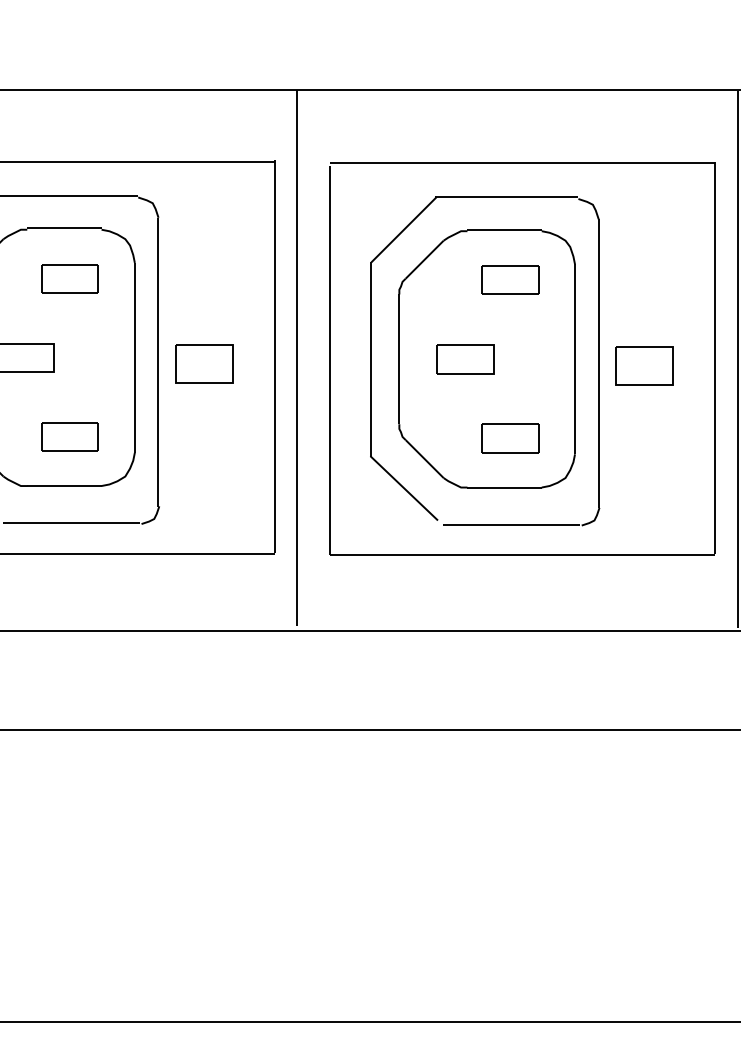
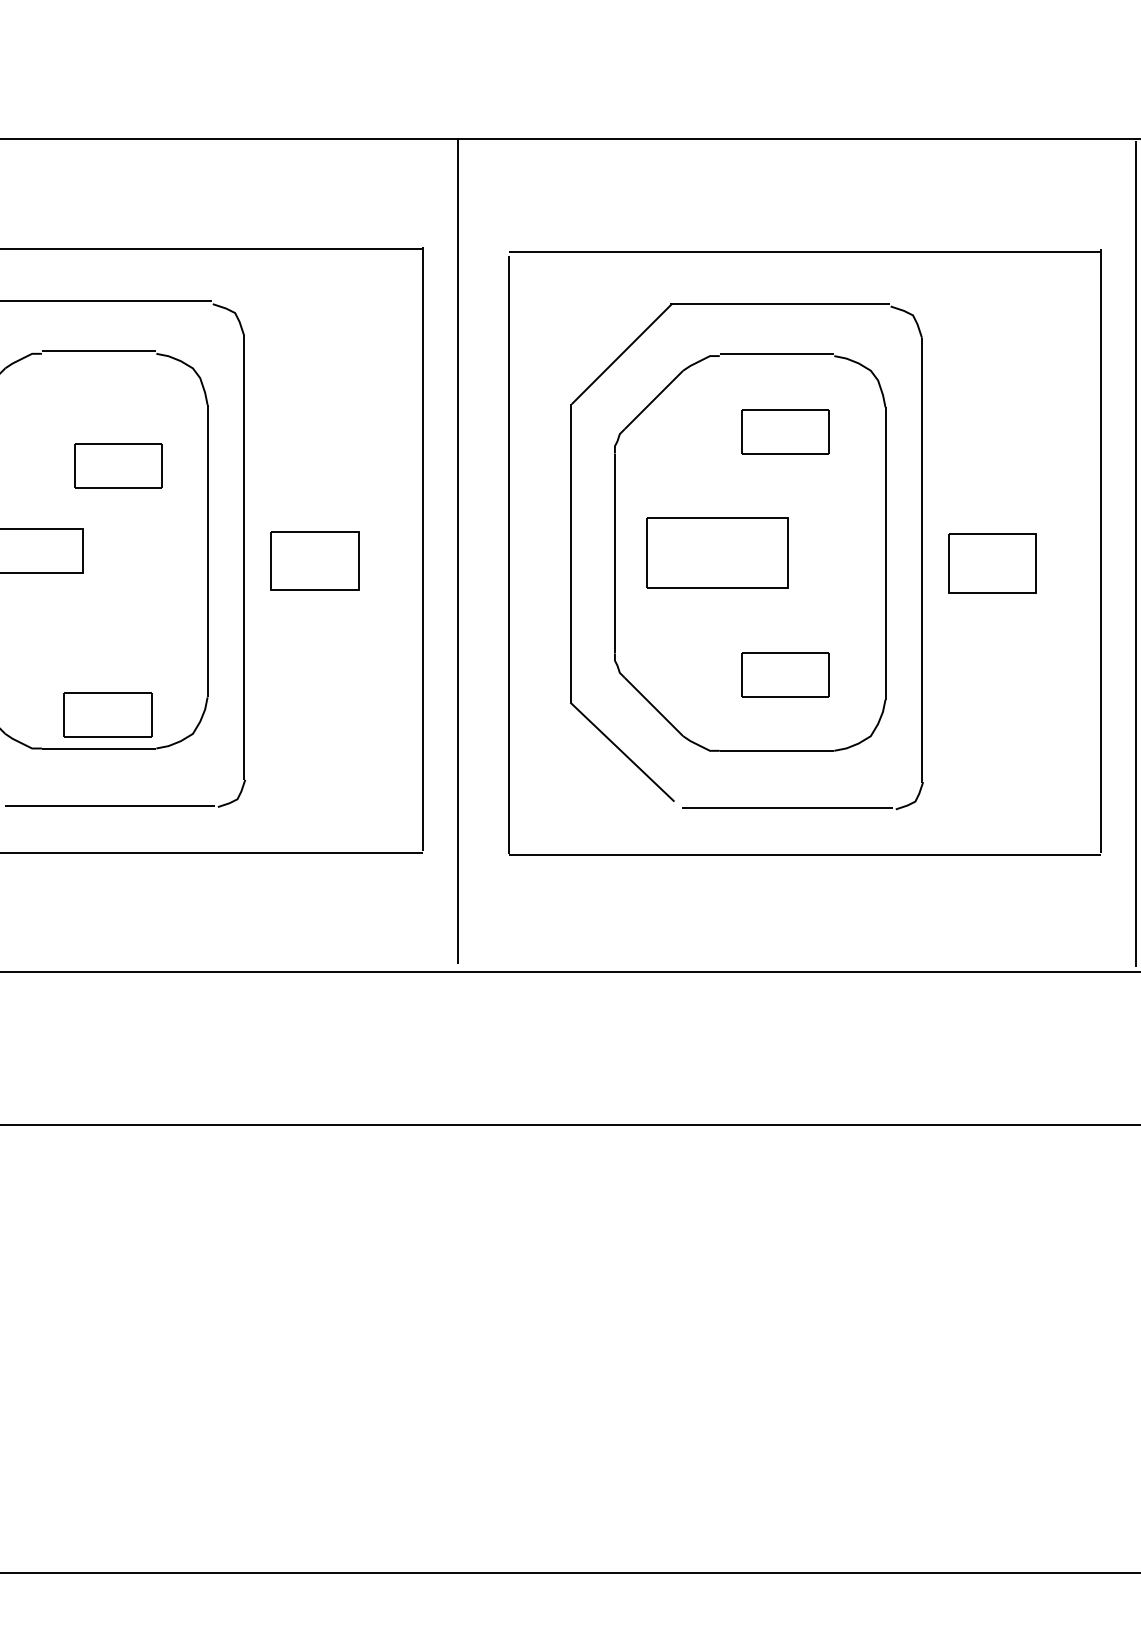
part: (69, 278) -> (117, 465), moved
part: (465, 359) -> (716, 553), size x1.6
part: (69, 436) -> (106, 713), moved

